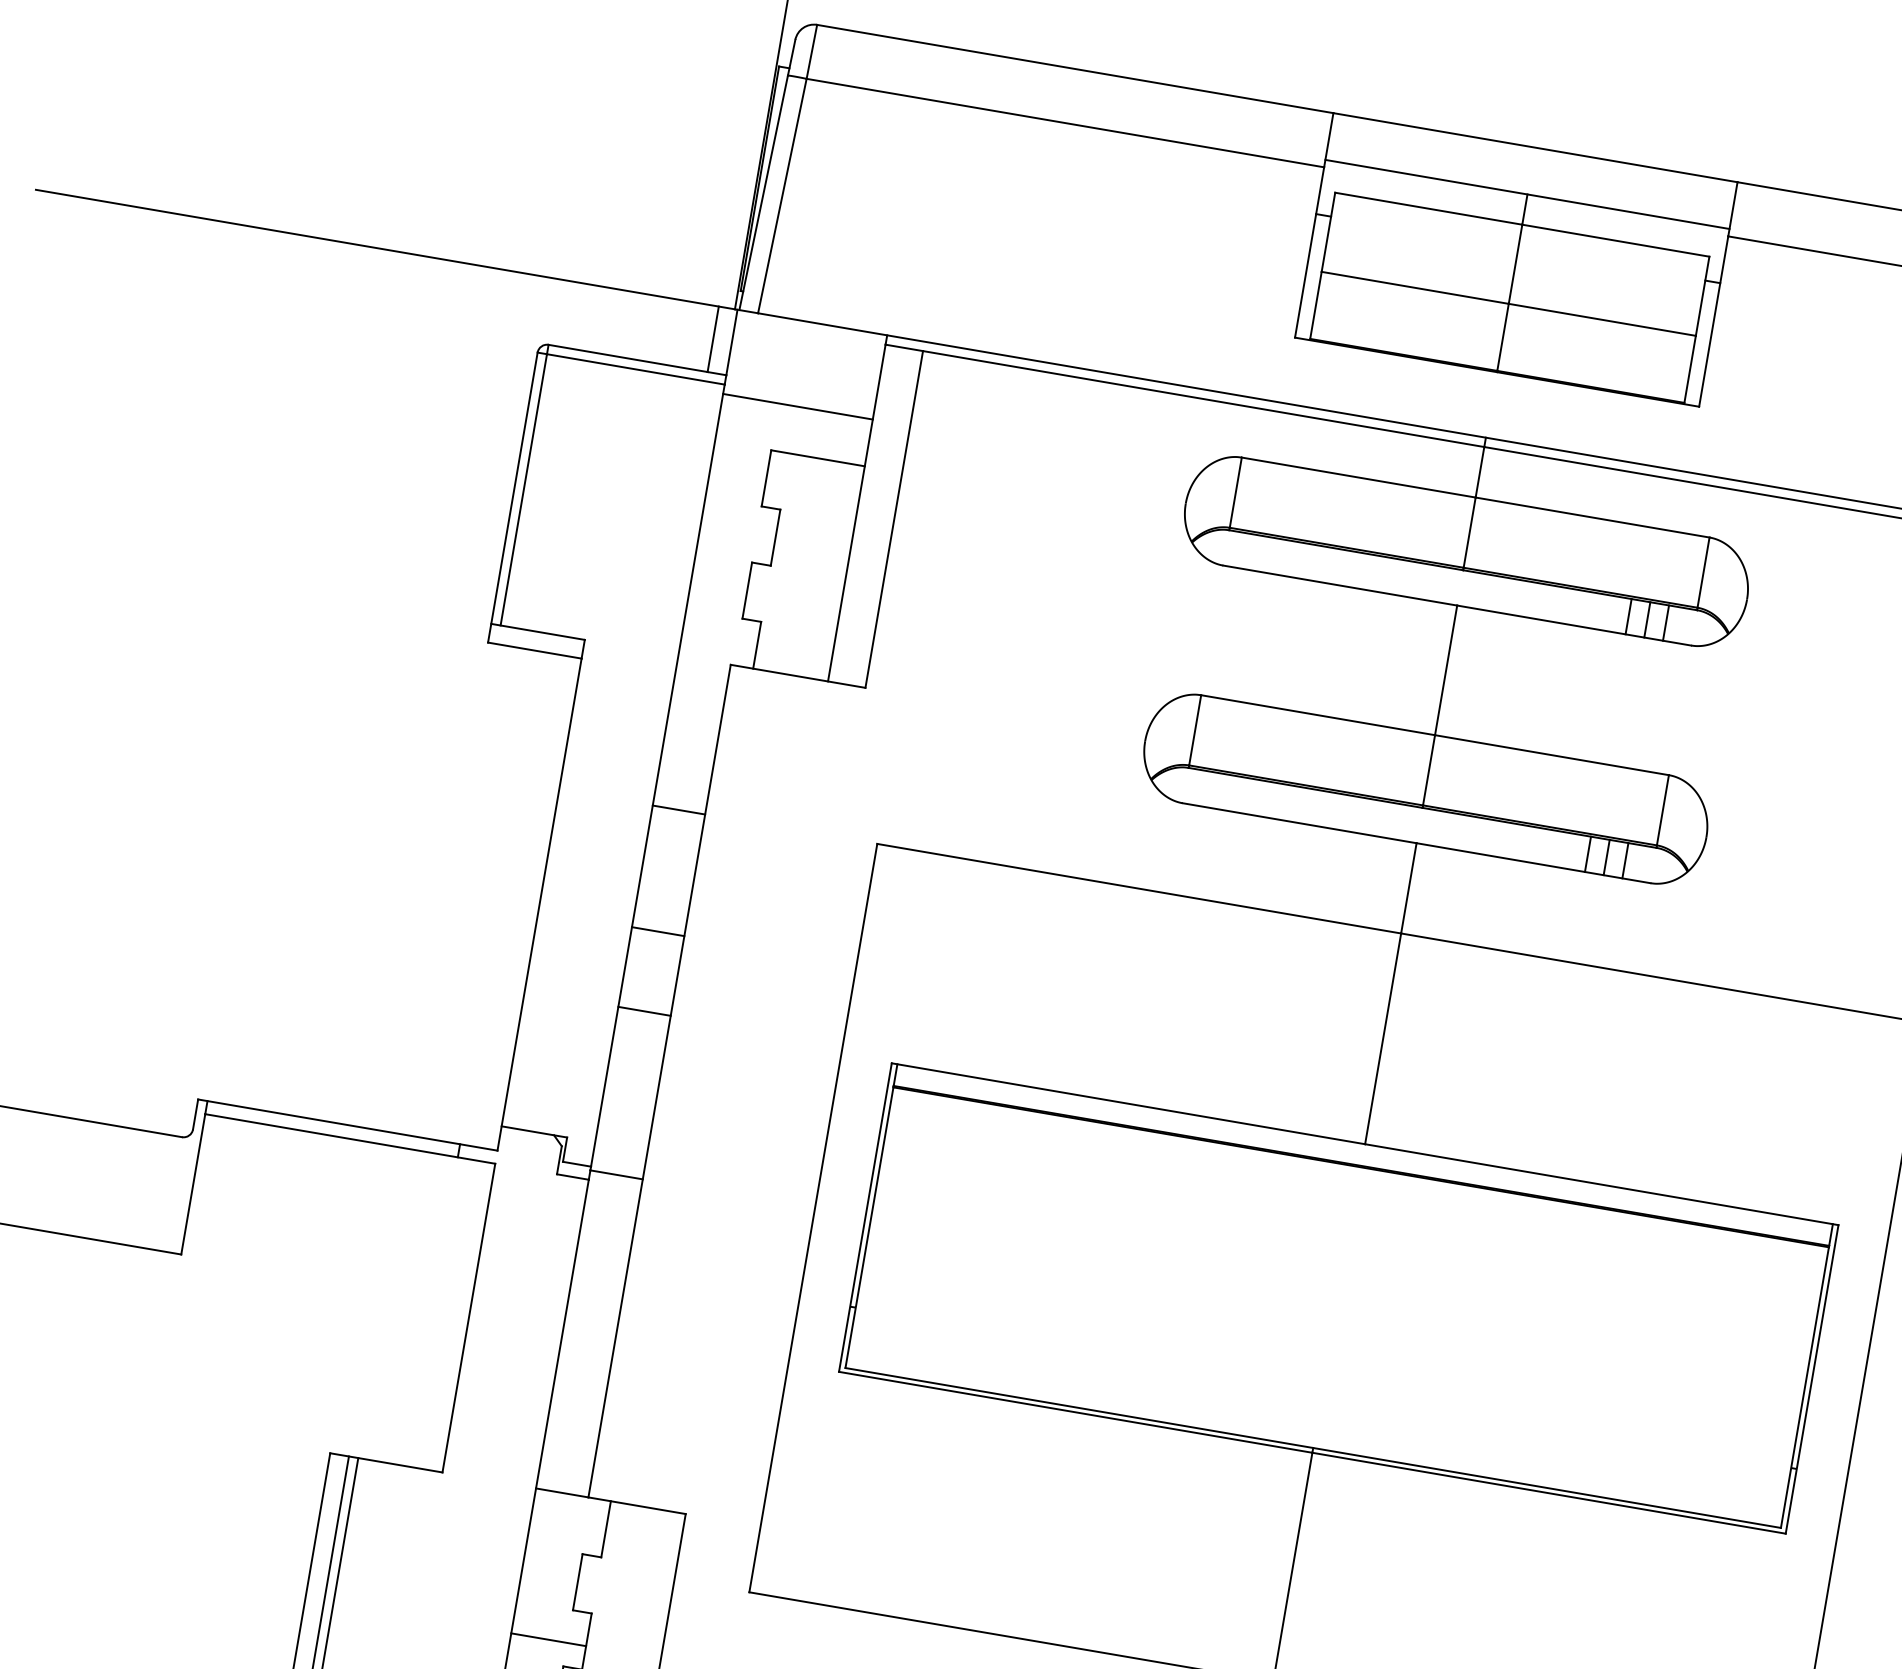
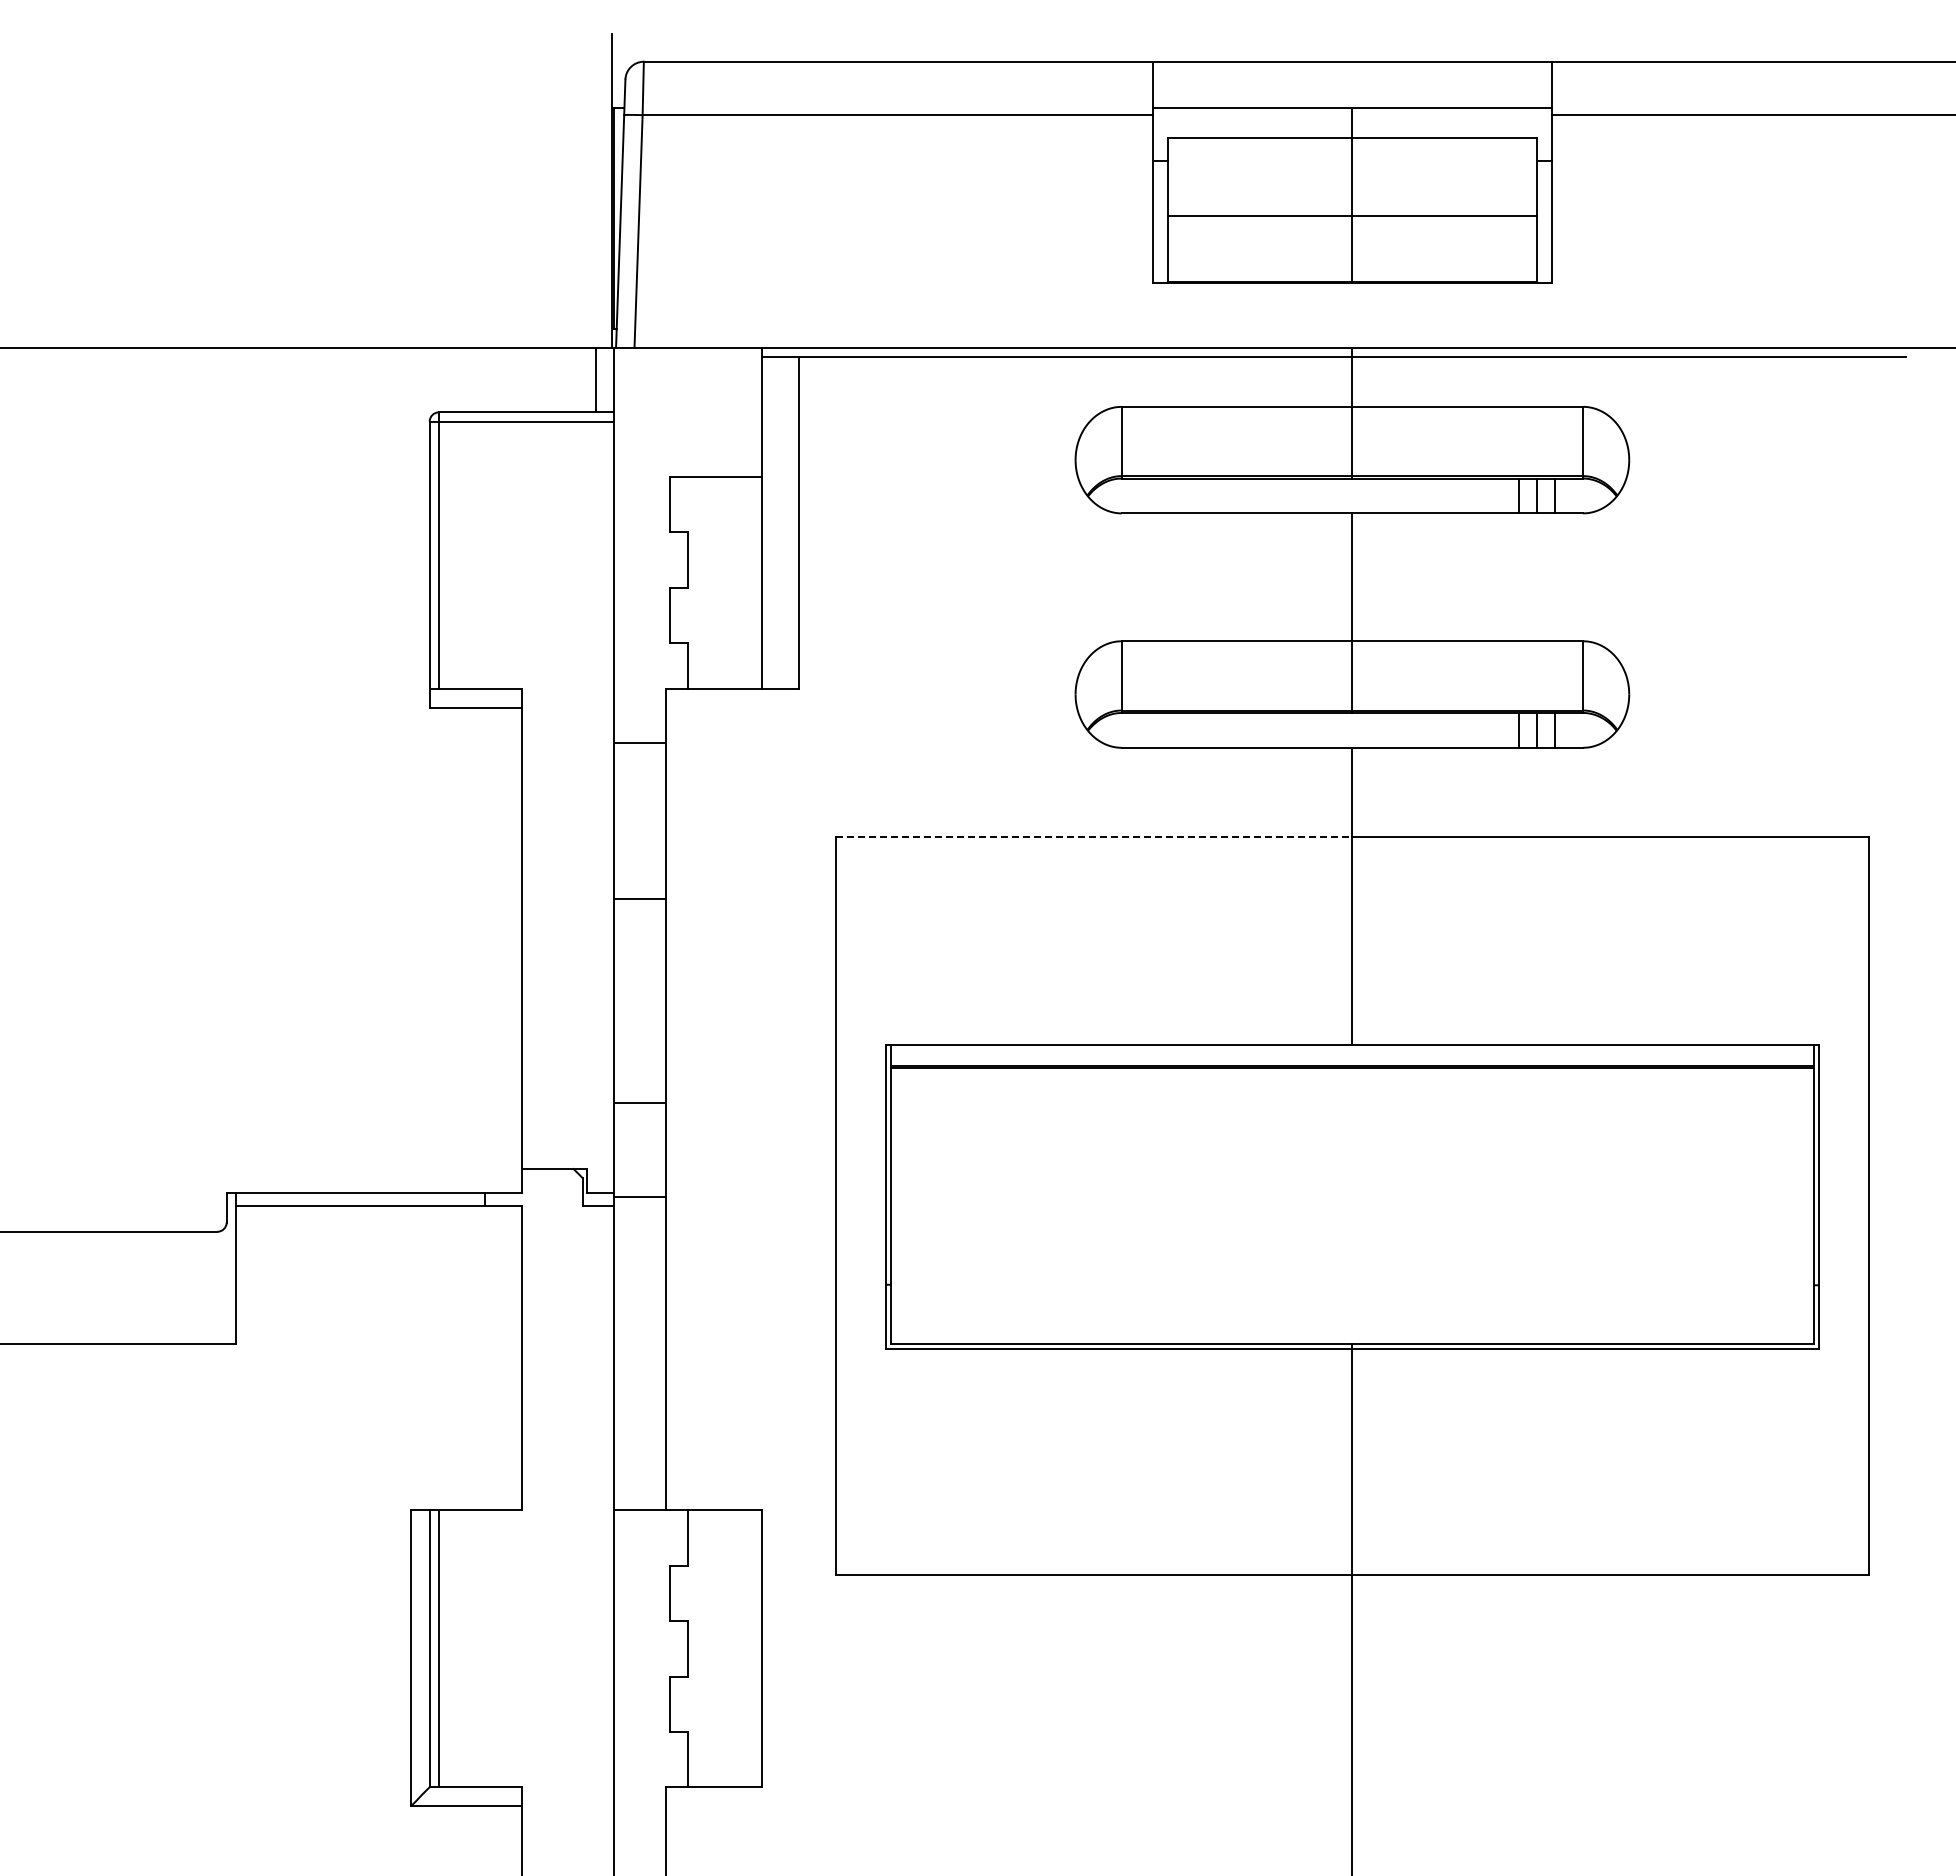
line: (797, 406) -> (687, 430), removed
line: (678, 809) -> (639, 742), moved
line: (1139, 888) -> (1094, 836), solid -> dashed
line: (657, 931) -> (639, 898), moved
line: (643, 1011) -> (639, 1103), moved
line: (549, 1639) -> (651, 1653), removed

